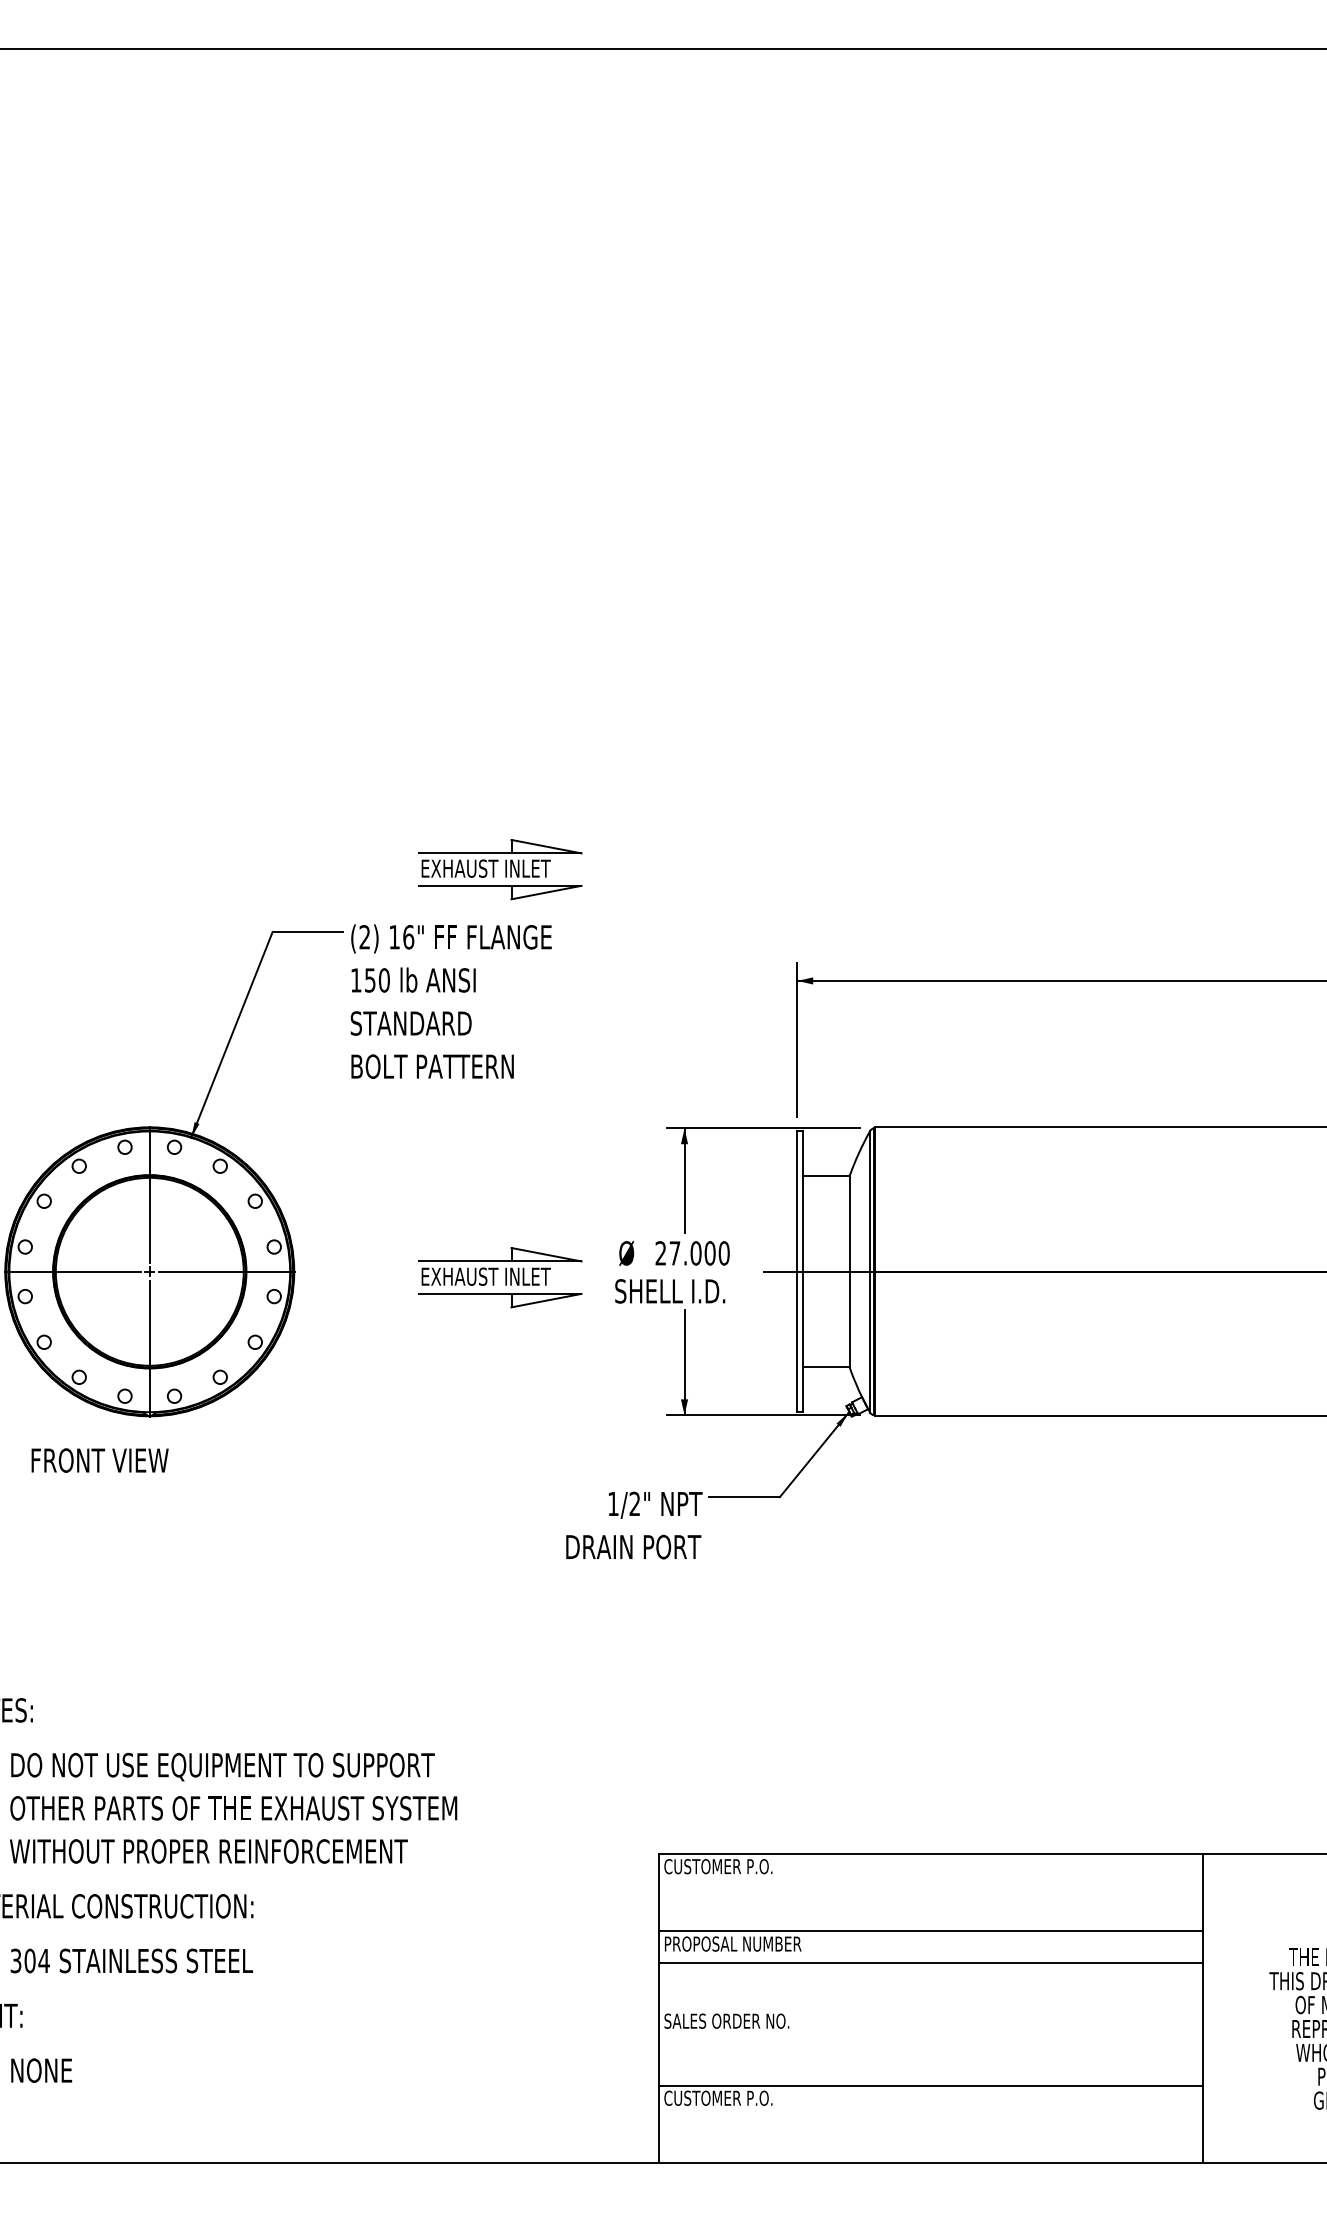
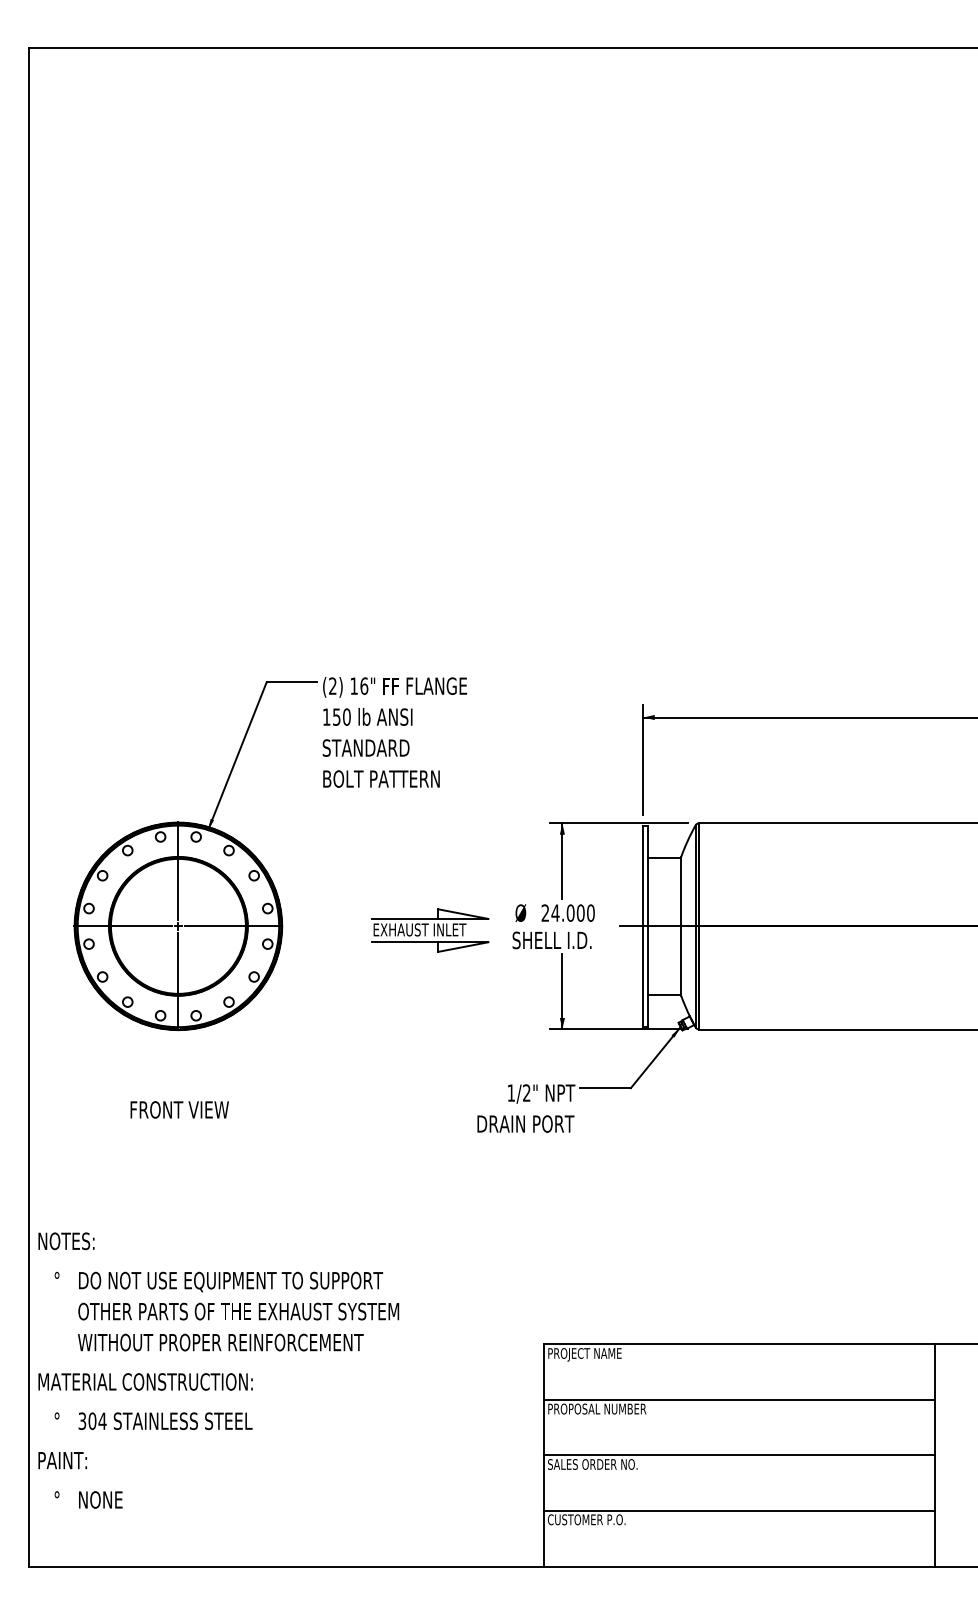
part: (500, 869) -> (430, 637), removed
text: (674, 1252) -> (555, 912), 27.000 -> 24.000
text: (99, 1459) -> (179, 1109), moved
text: (718, 1868) -> (586, 1354), CUSTOMER P.O. -> PROJECT NAME
line: (929, 1962) -> (738, 1455), moved

